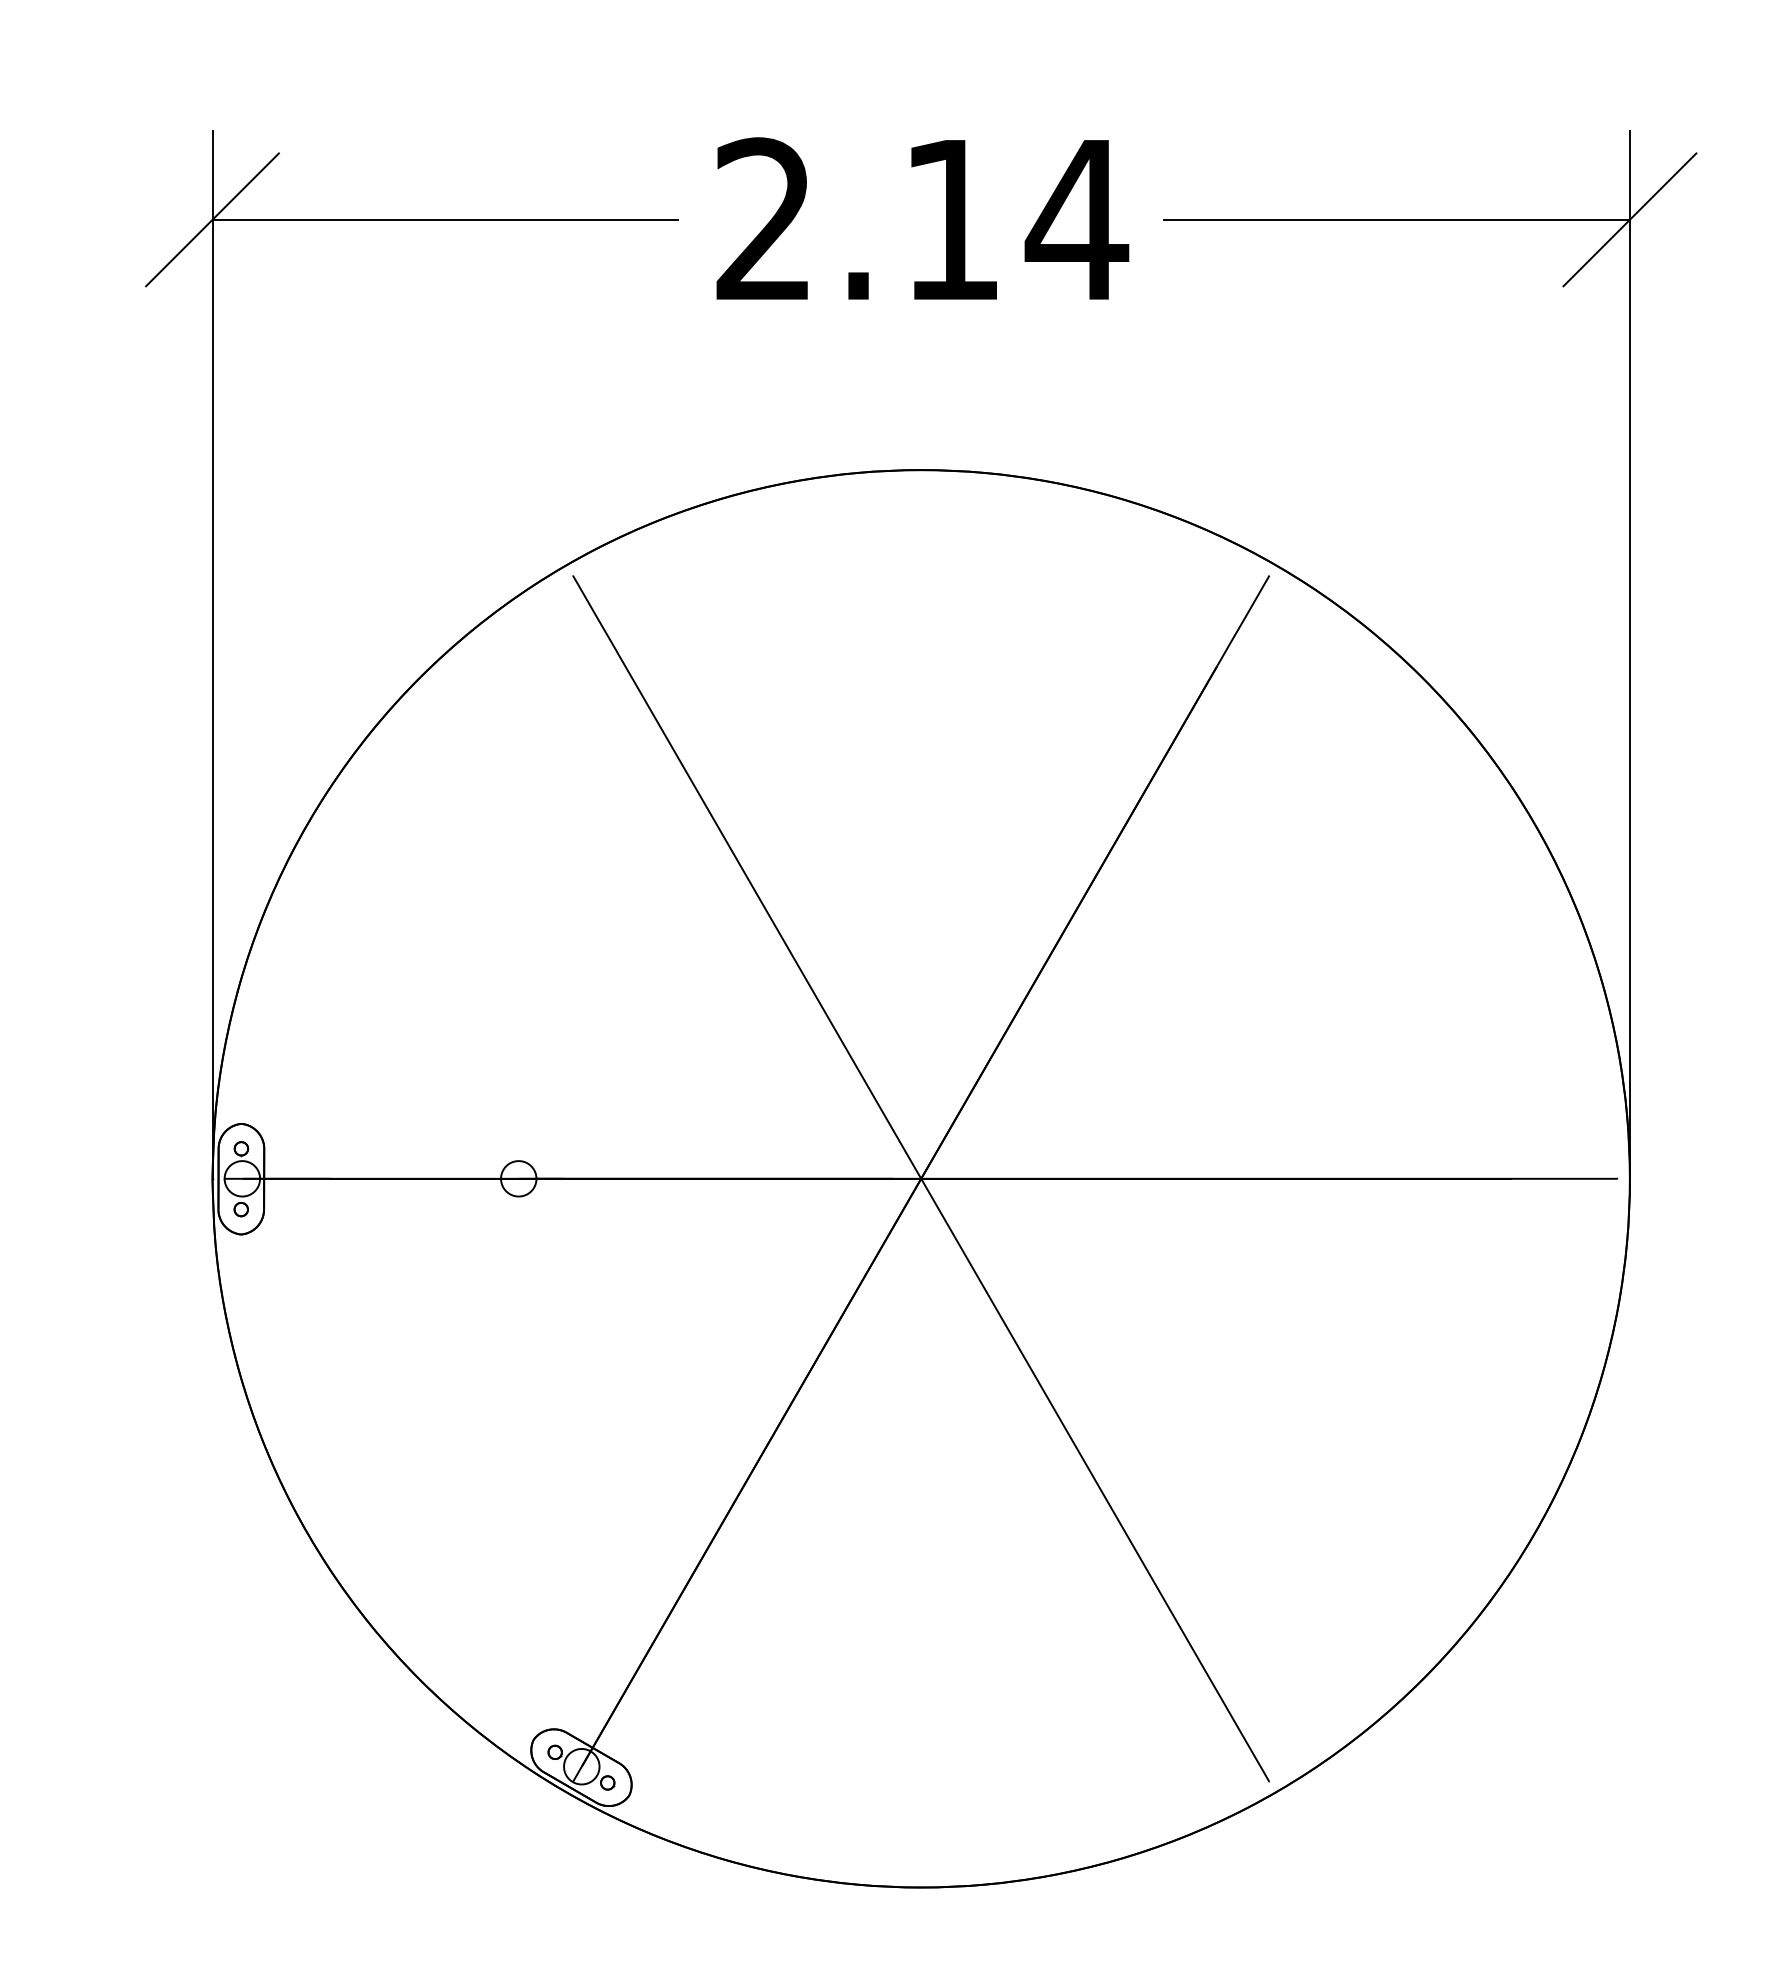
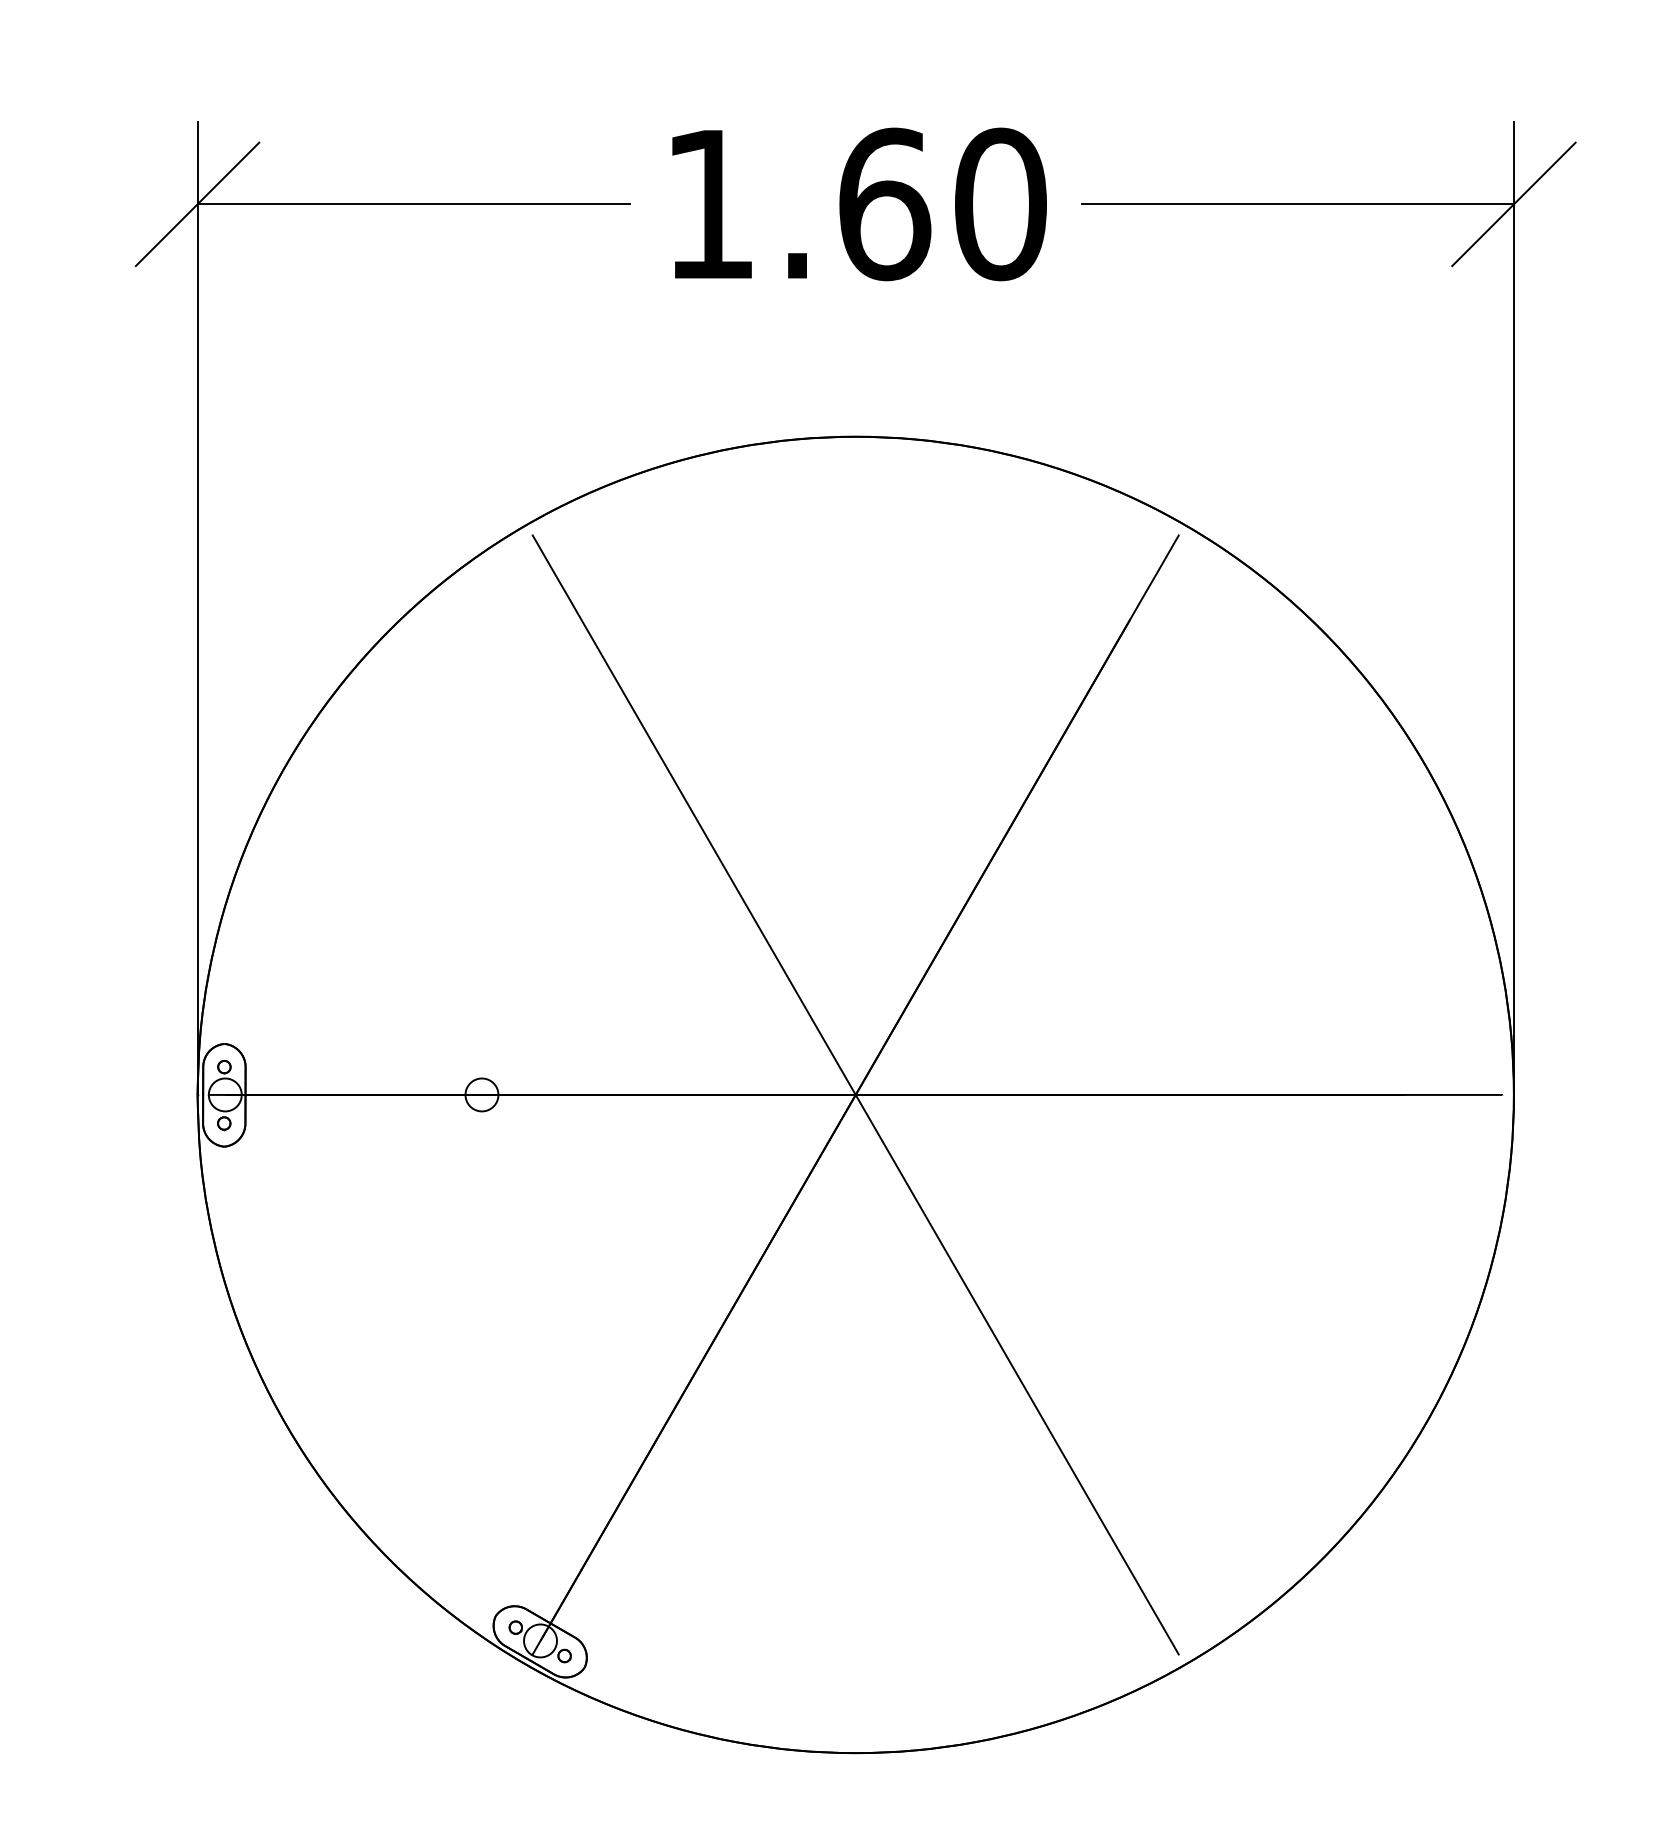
text: (922, 219) -> (856, 204), 2.14 -> 1.60

